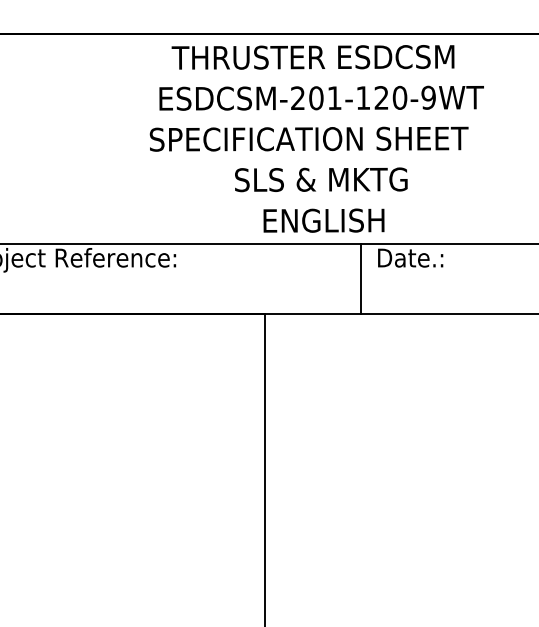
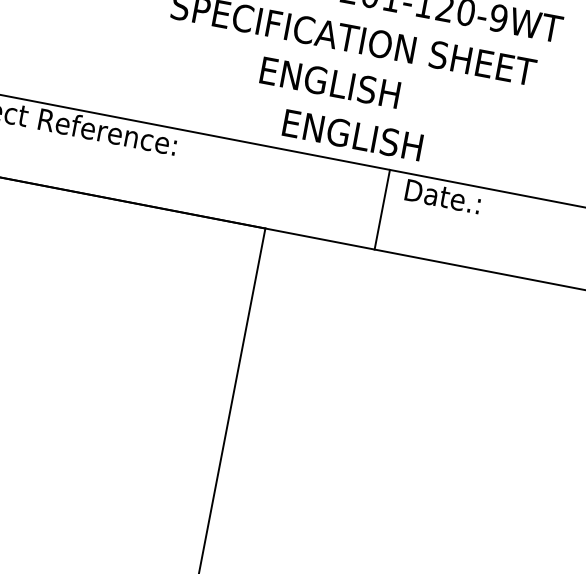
text: (321, 179) -> (358, 87), SLS & MKTG -> ENGLISH

